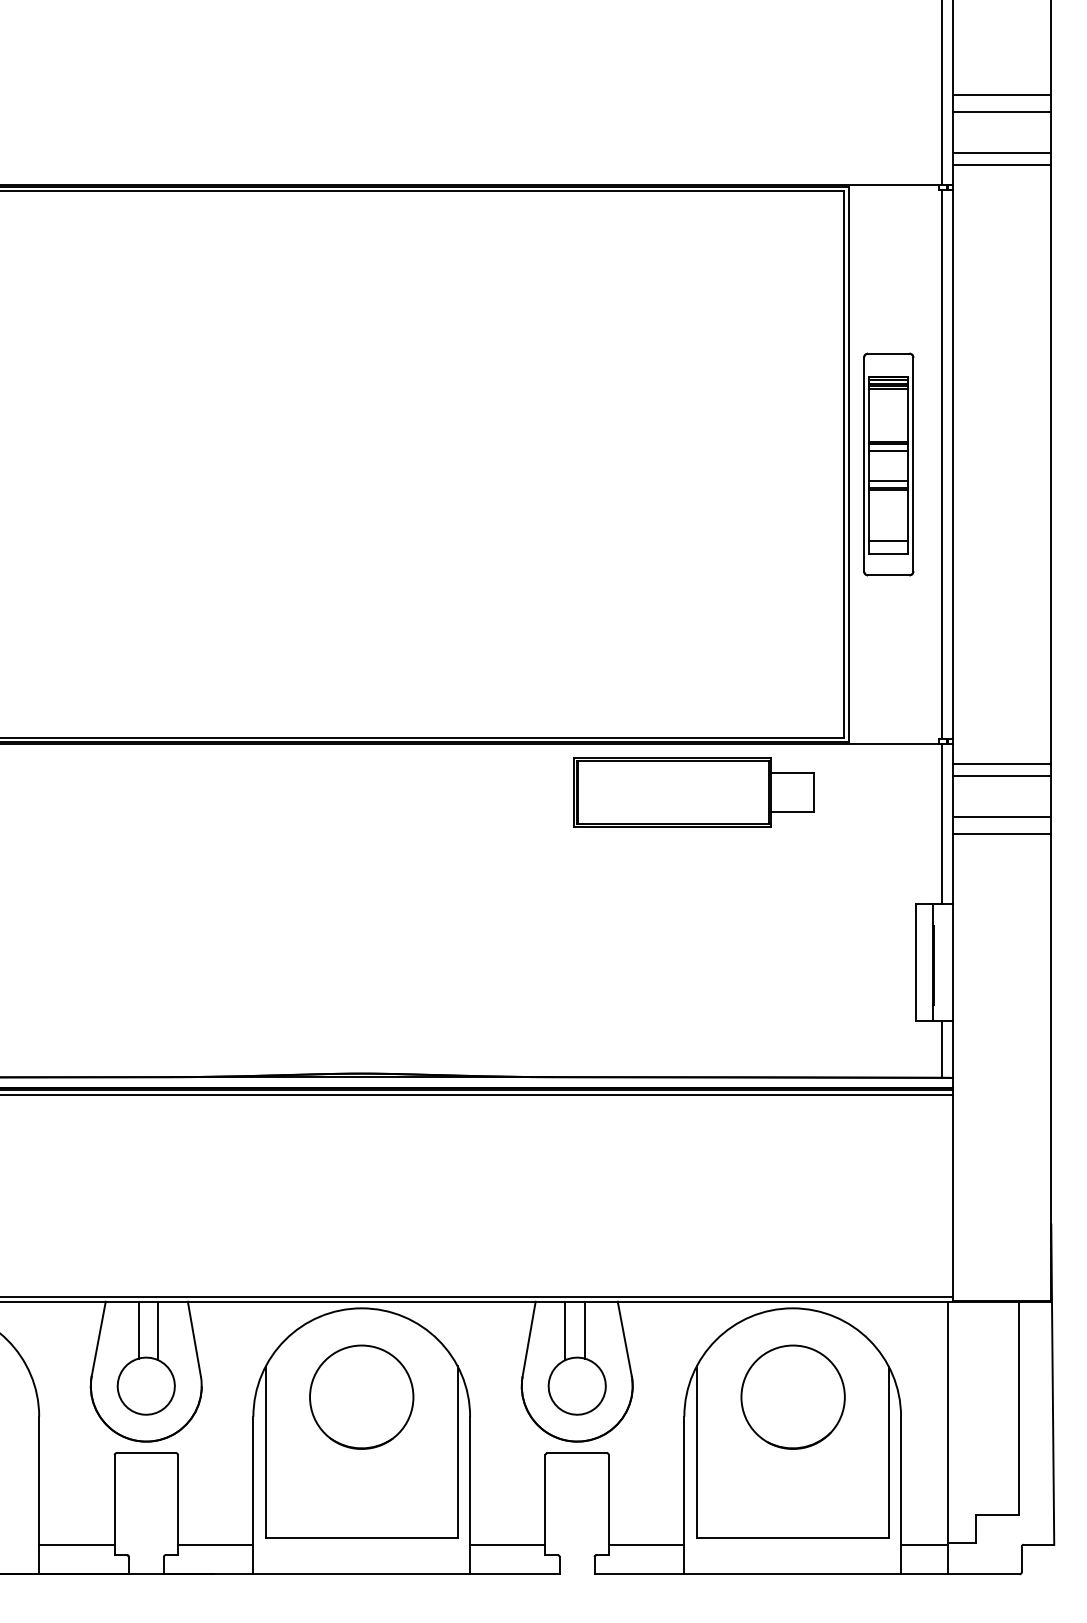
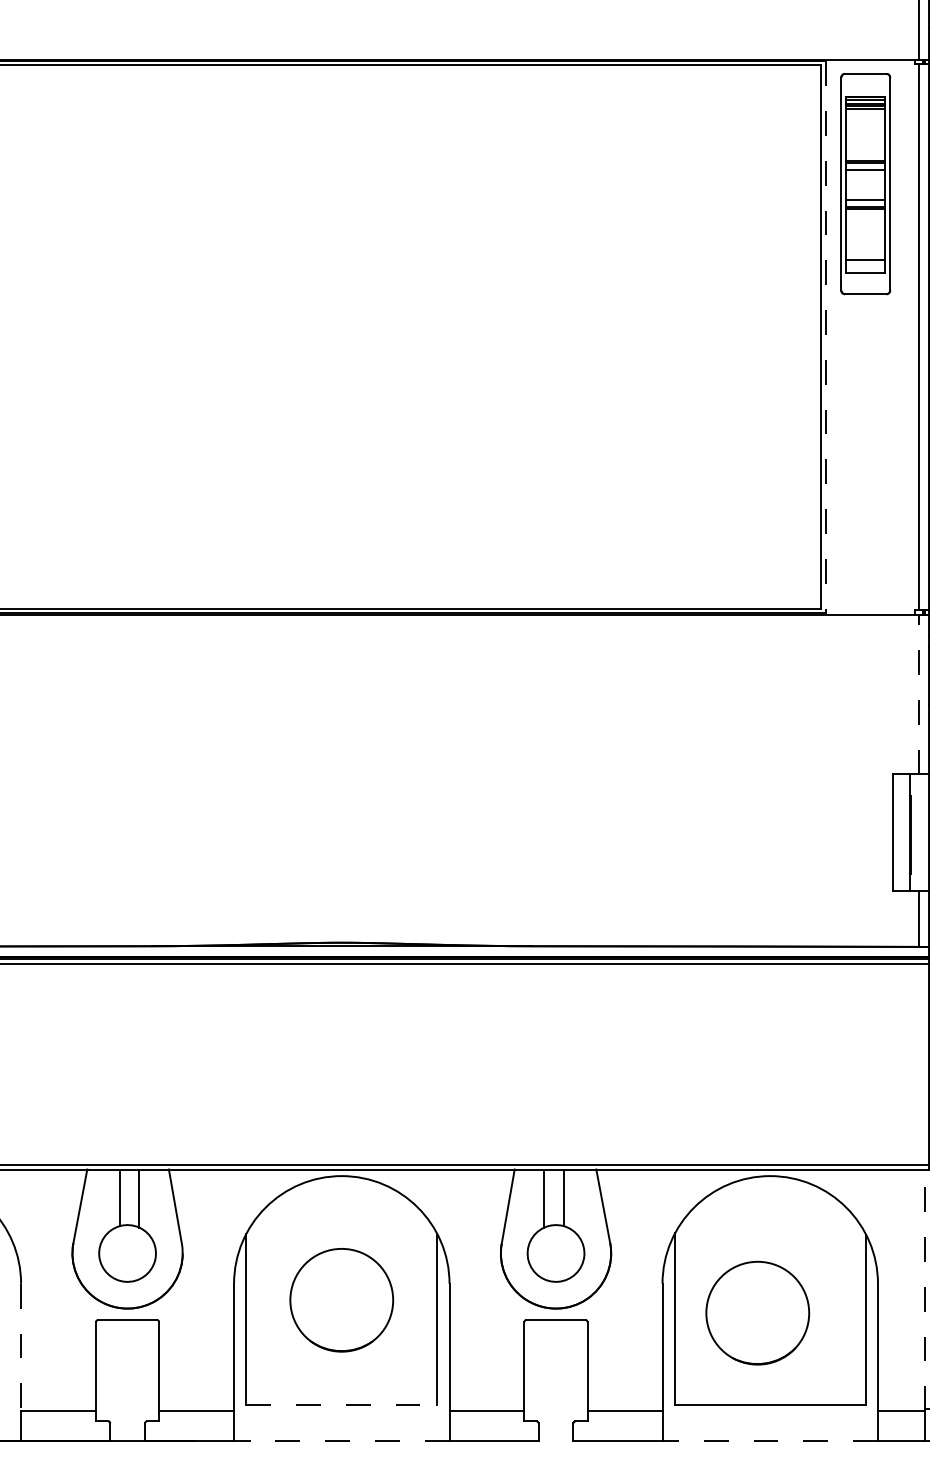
part: (888, 464) -> (865, 184), moved
line: (848, 465) -> (825, 338), solid -> dashed
part: (693, 792) -> (671, 663), removed
line: (941, 823) -> (918, 694), solid -> dashed
circle: (361, 1396) -> (341, 1299), moved
circle: (792, 1396) -> (757, 1312), moved
line: (948, 1423) -> (925, 1290), solid -> dashed
line: (39, 1481) -> (21, 1348), solid -> dashed
line: (362, 1538) -> (342, 1404), solid -> dashed
line: (361, 1574) -> (341, 1440), solid -> dashed
line: (792, 1574) -> (770, 1440), solid -> dashed

